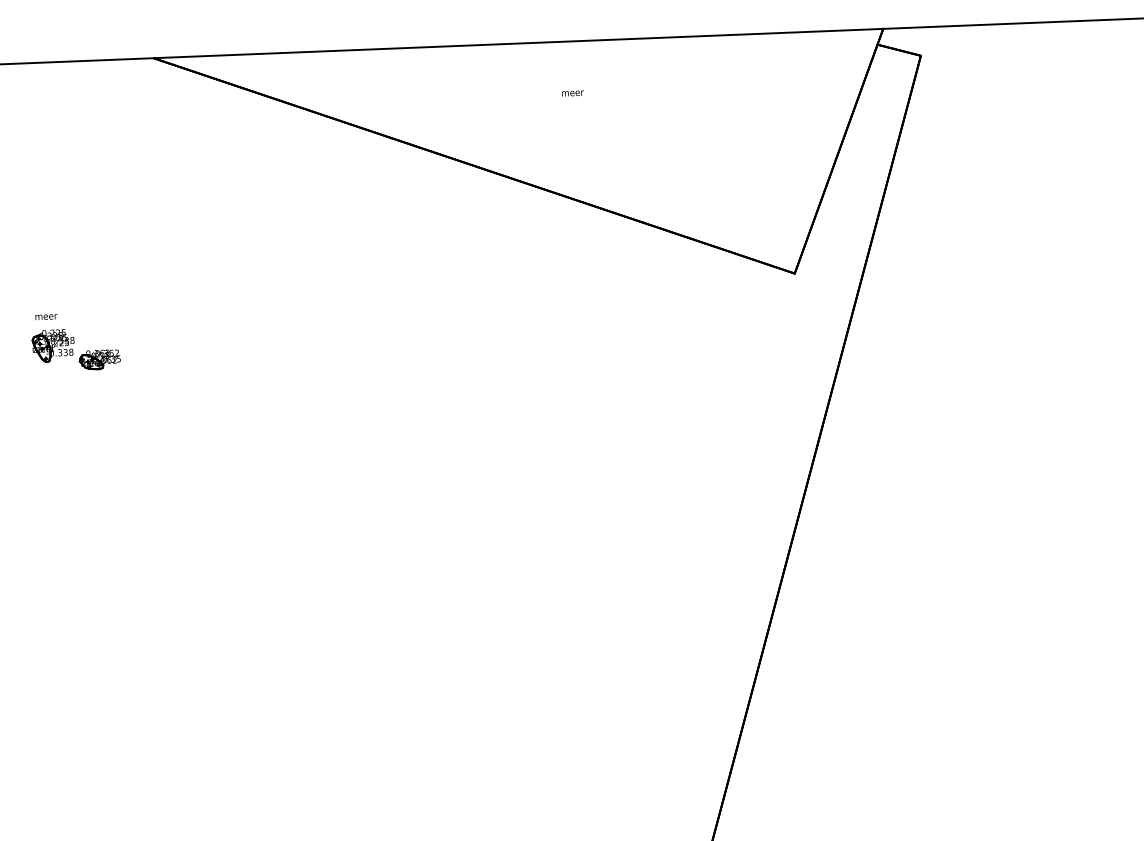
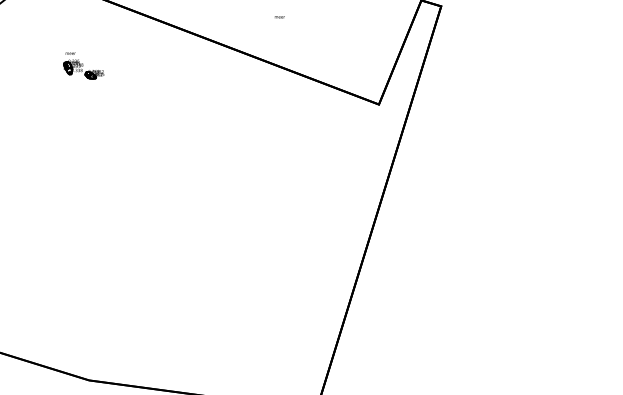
part: (74, 341) -> (83, 65), moved

